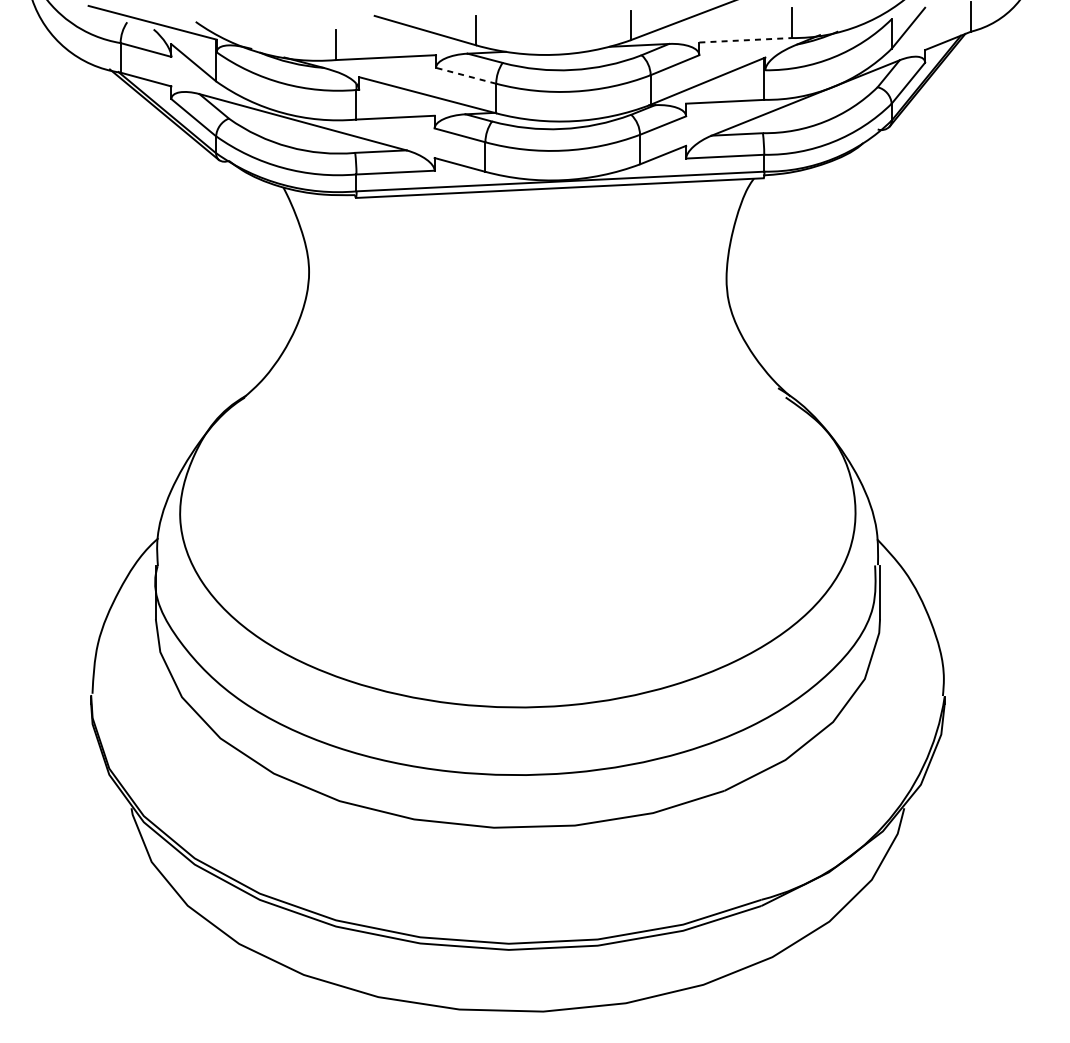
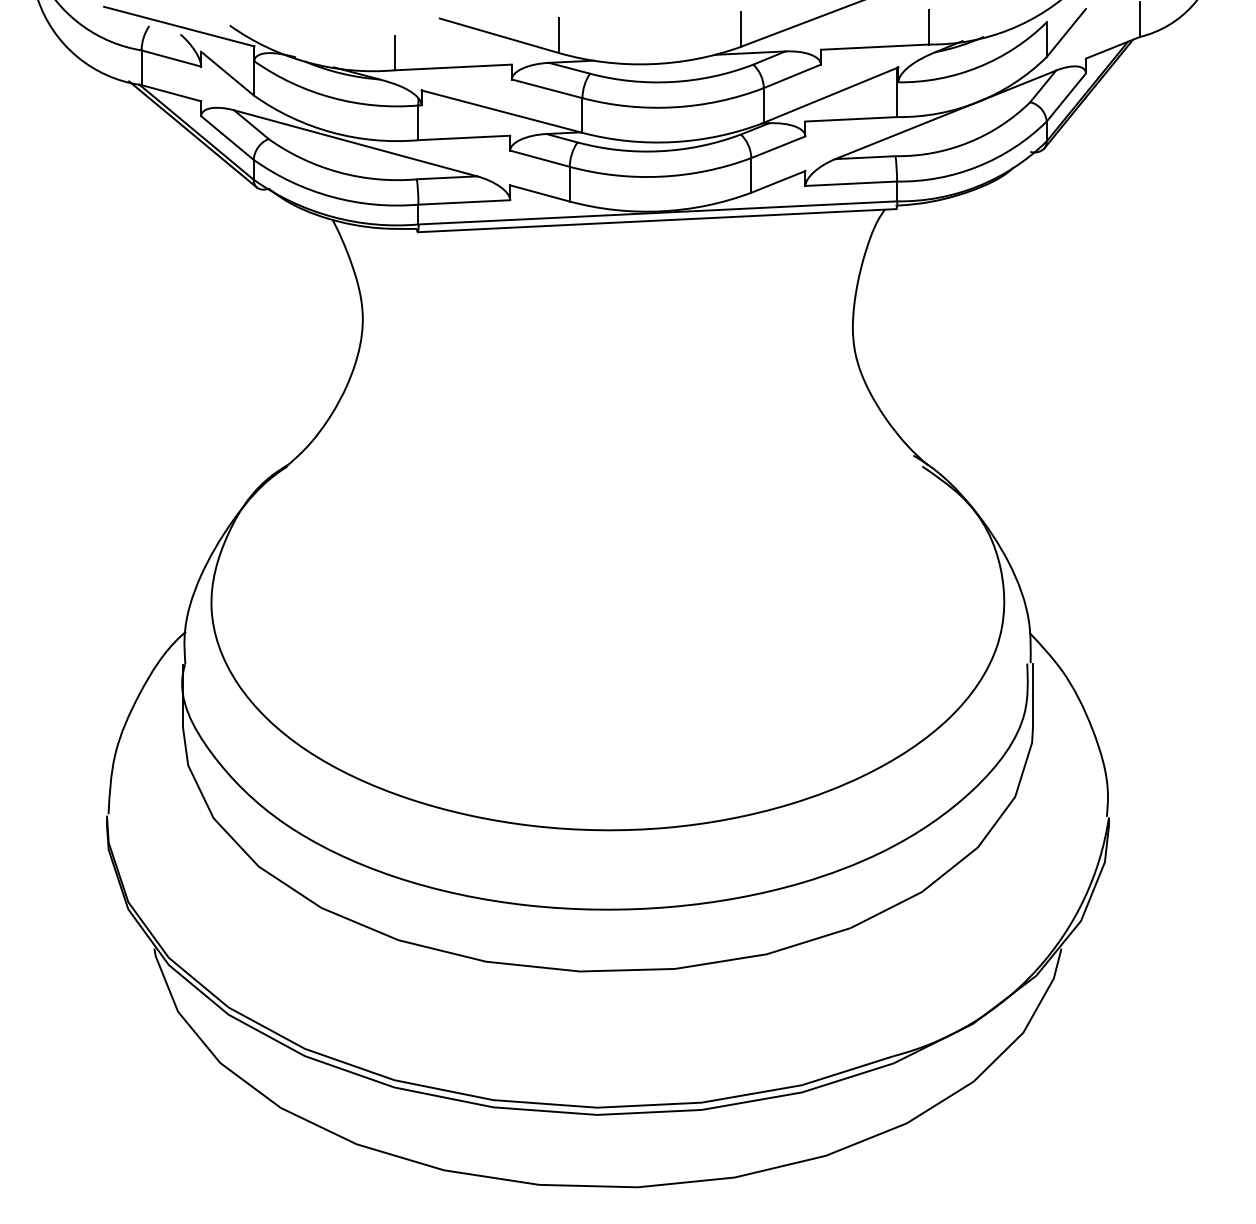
line: (745, 40) -> (875, 47), dashed -> solid
line: (466, 75) -> (547, 88), dashed -> solid

